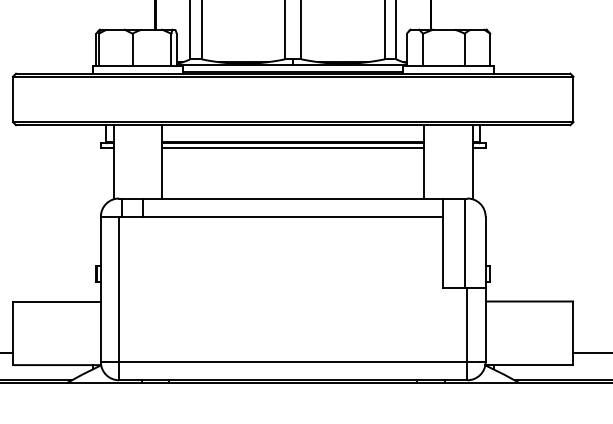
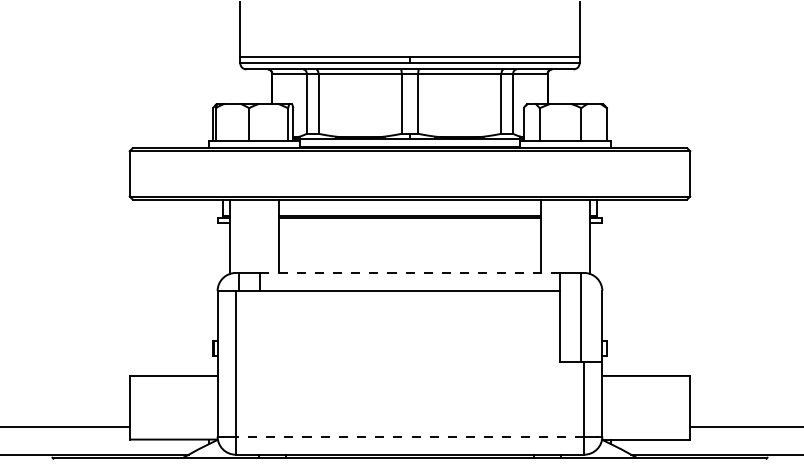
line: (292, 148) -> (409, 222), removed
line: (292, 198) -> (409, 272), solid -> dashed
line: (292, 362) -> (409, 436), solid -> dashed

